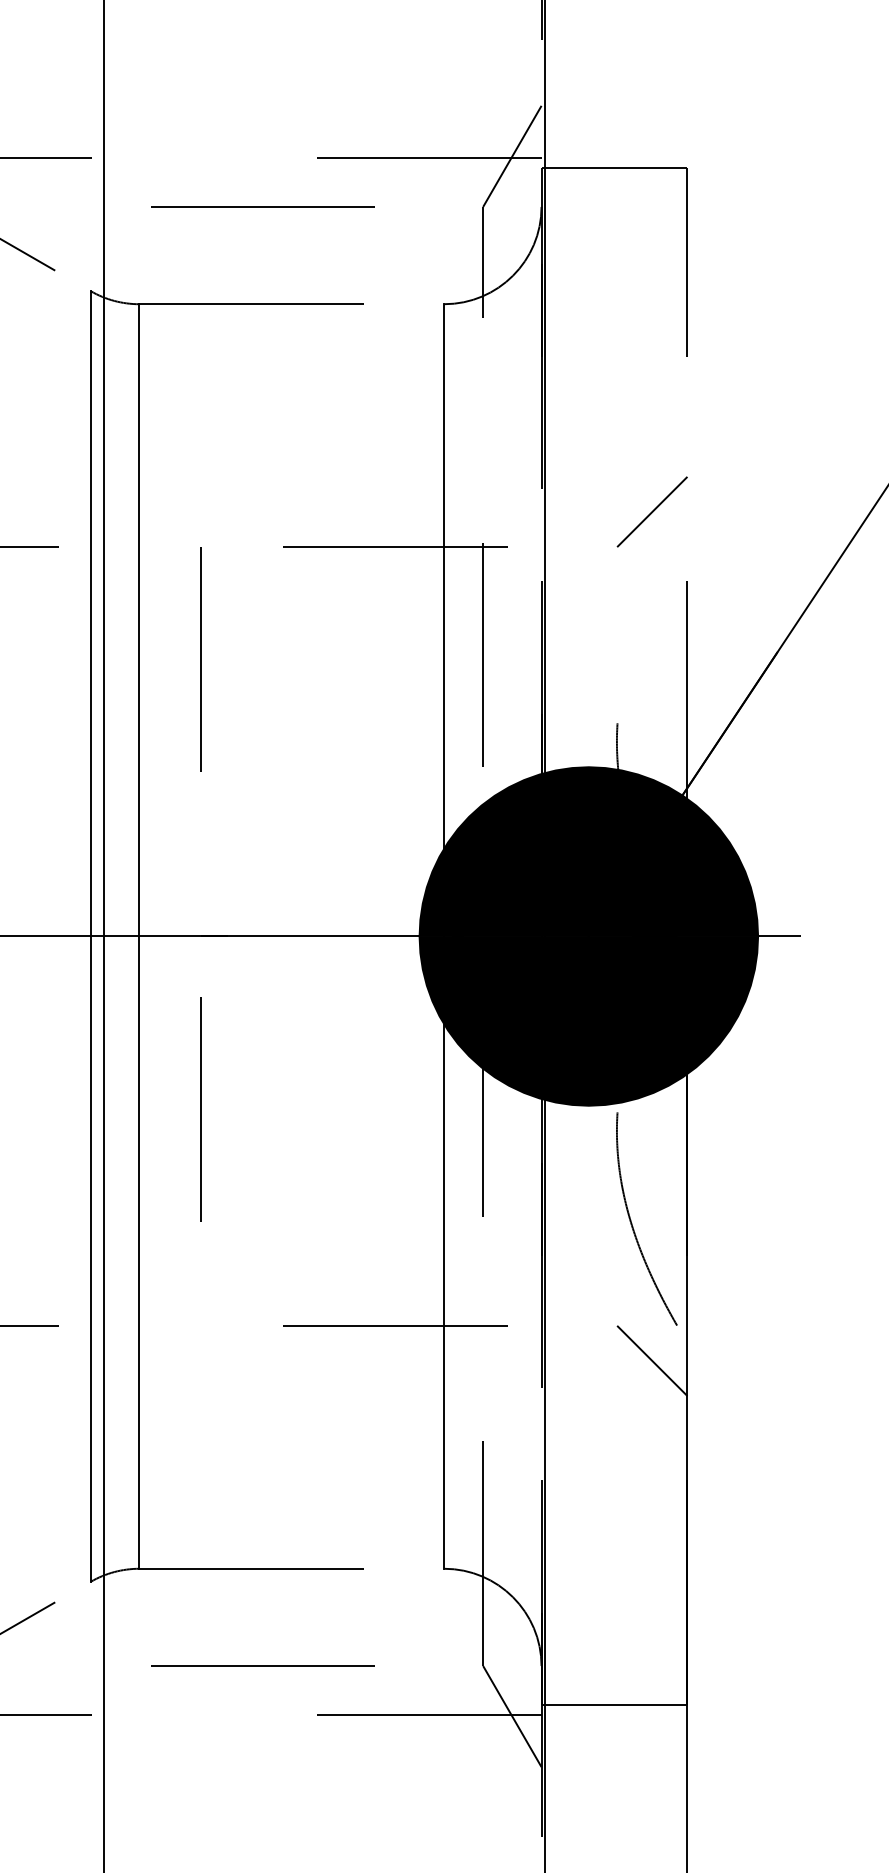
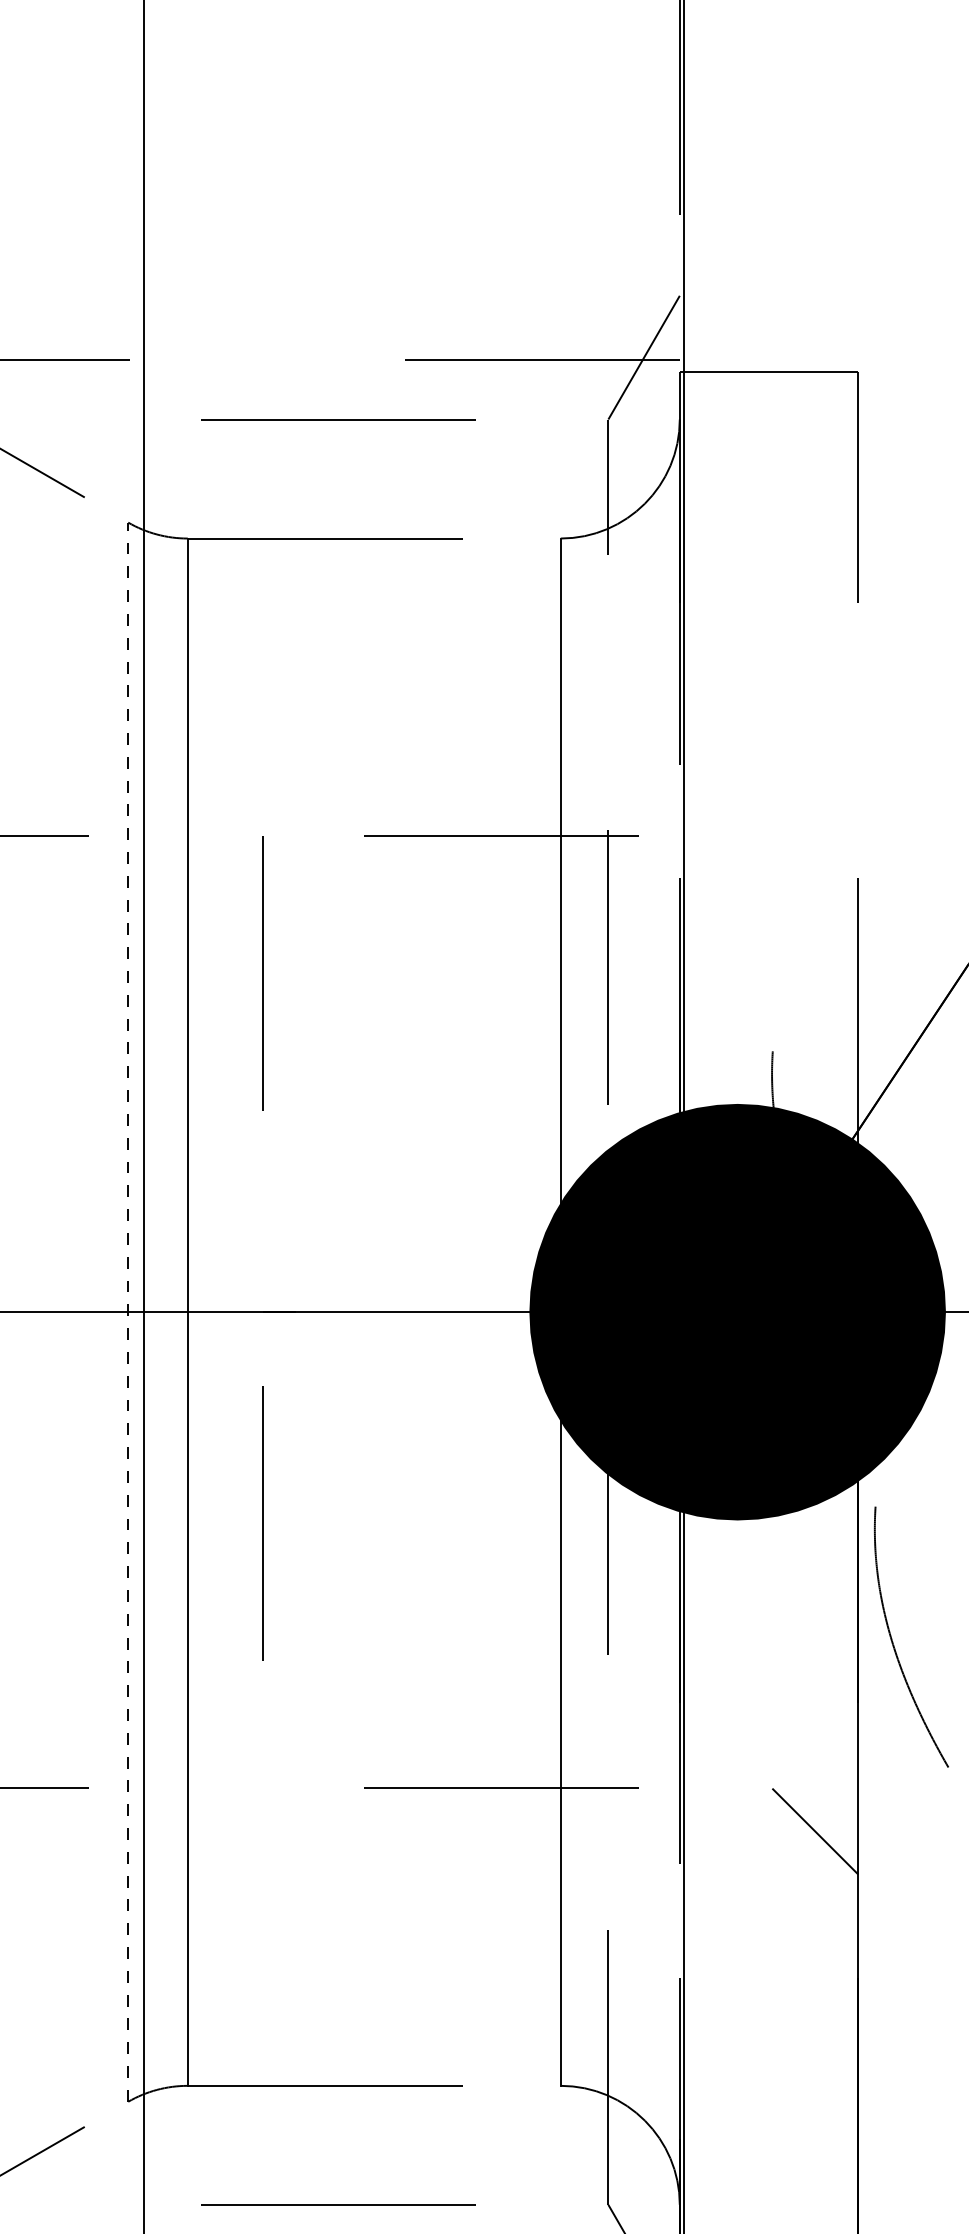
line: (652, 511) -> (815, 792), removed
line: (90, 936) -> (127, 1312), solid -> dashed
curve: (632, 1223) -> (893, 1642), moved

